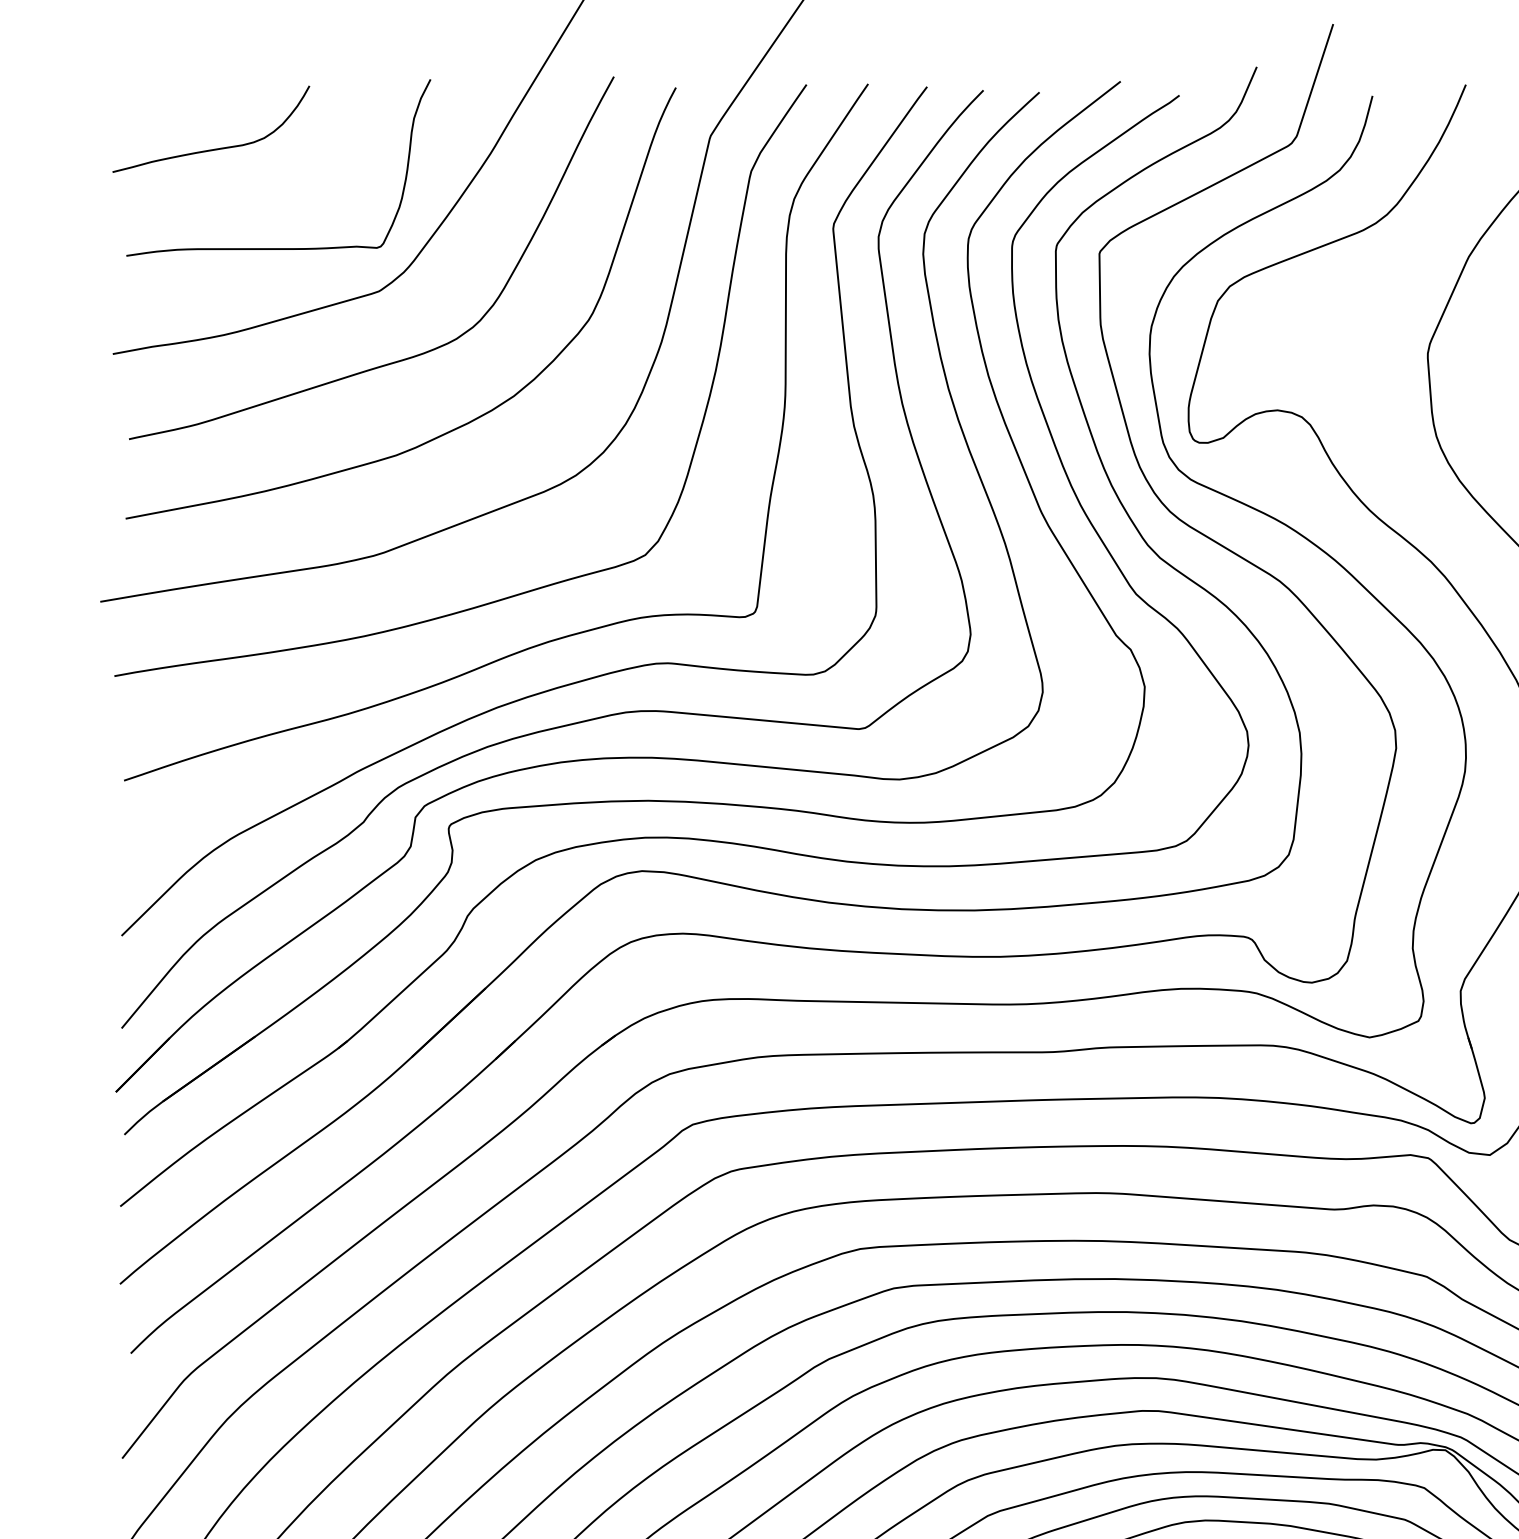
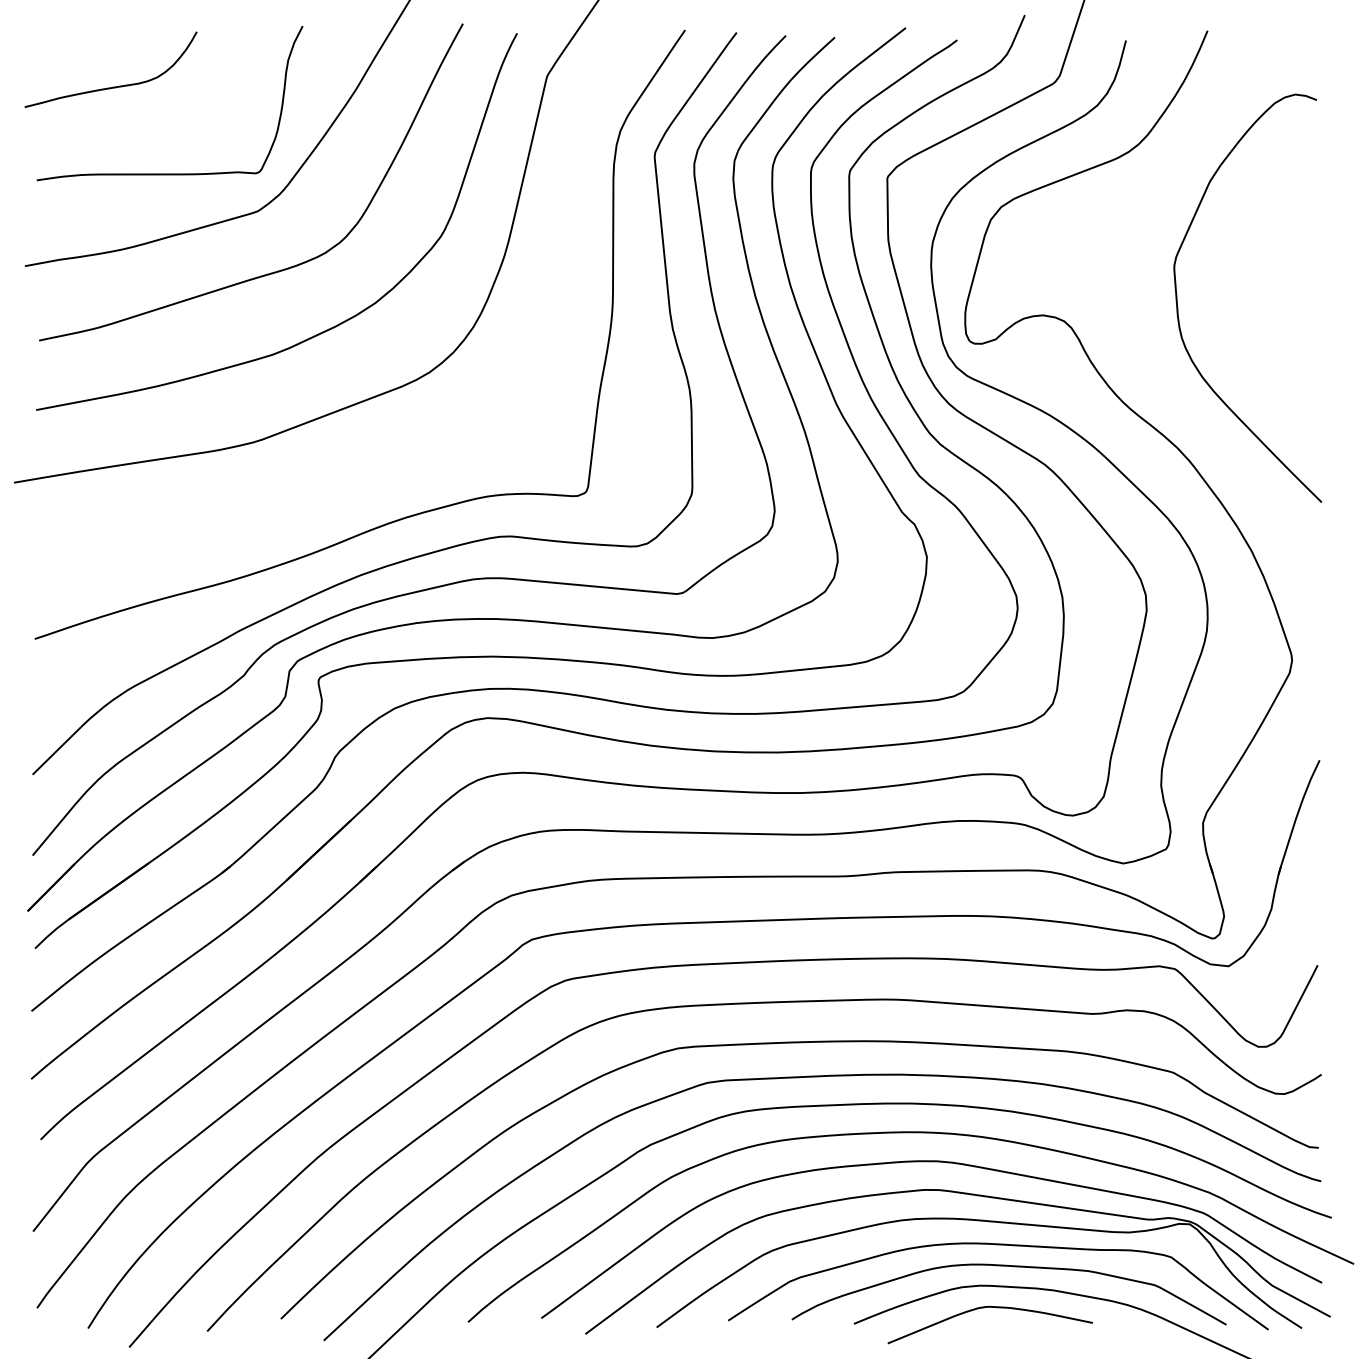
curve: (520, 592) -> (381, 474), removed

